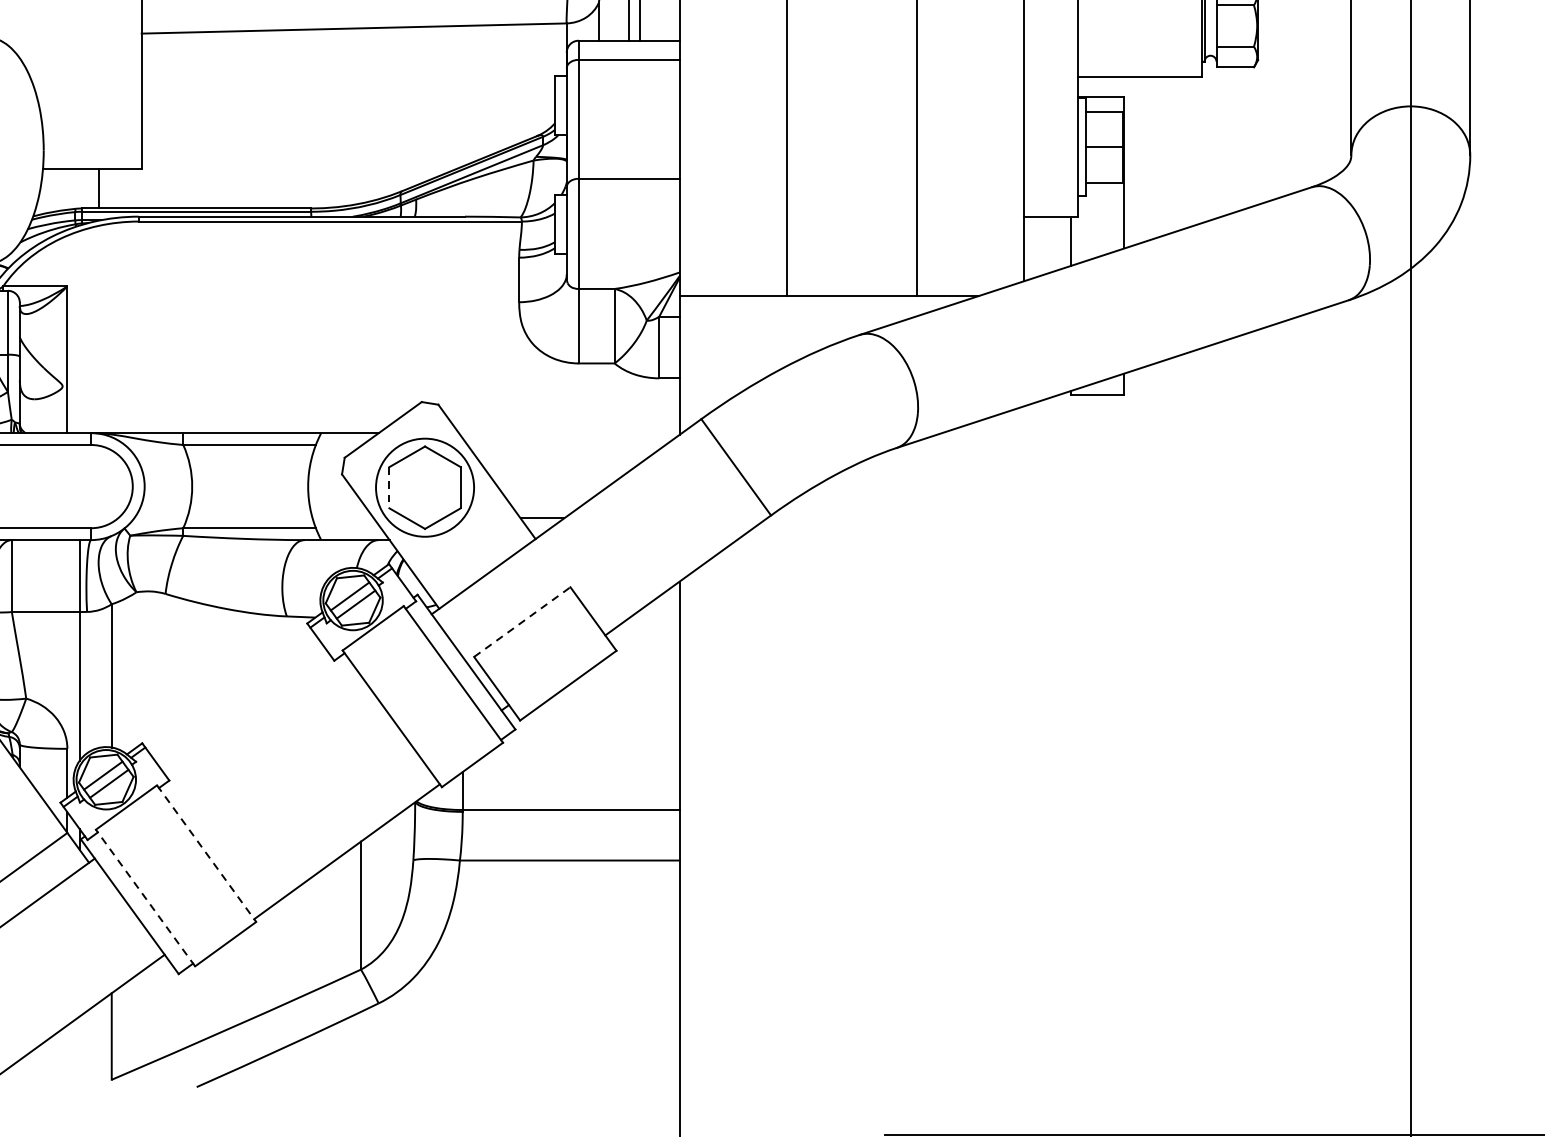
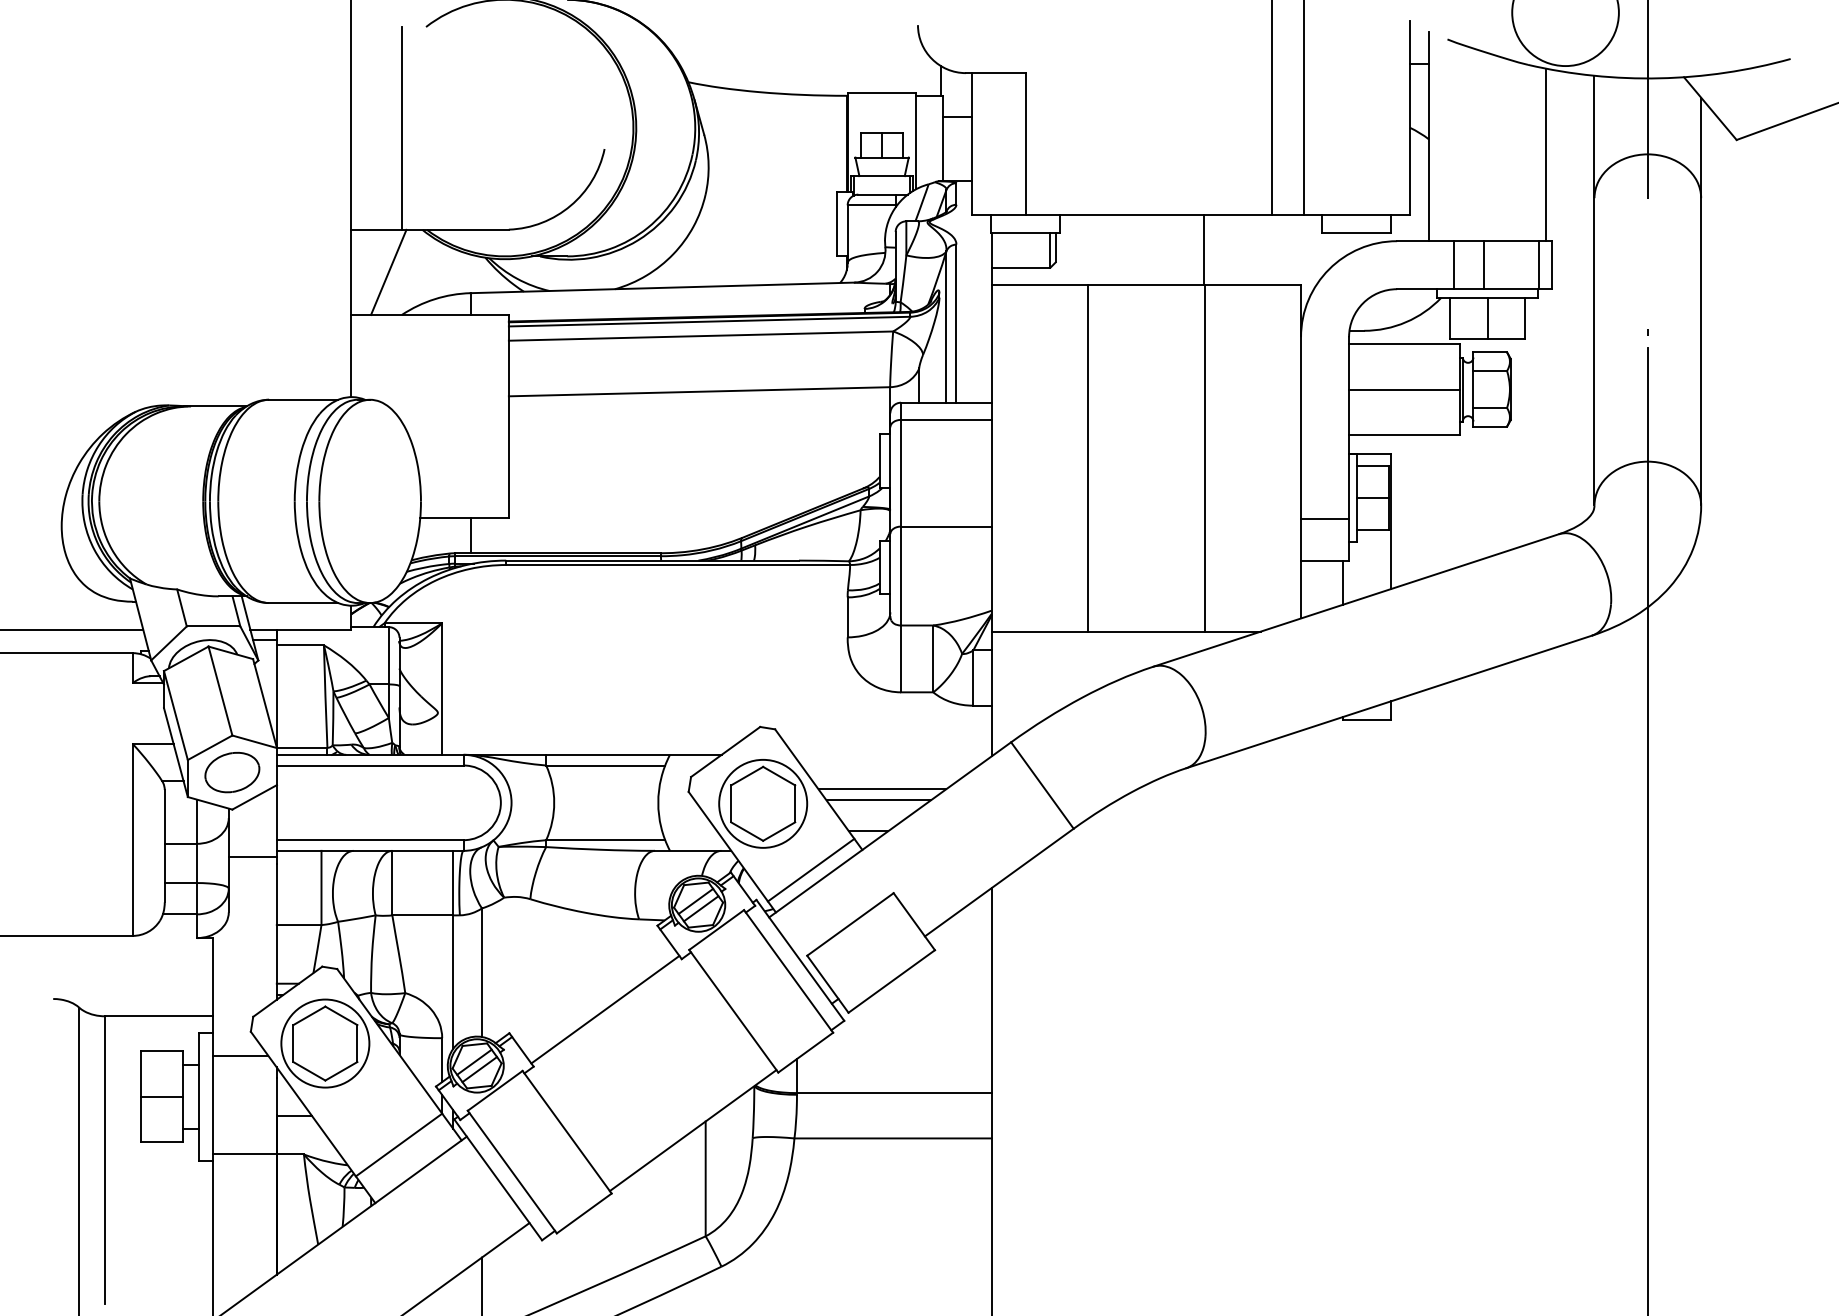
line: (1139, 26) -> (1404, 389), added
line: (1051, 169) -> (1325, 518), added
line: (556, 471) -> (881, 789), added
line: (553, 483) -> (878, 800), added
line: (389, 488) -> (731, 804), dashed -> solid
line: (477, 560) -> (810, 869), added
line: (522, 622) -> (850, 924), dashed -> solid
line: (249, 716) -> (605, 1009), added
line: (207, 853) -> (567, 1132), dashed -> solid
line: (145, 898) -> (512, 1172), dashed -> solid

